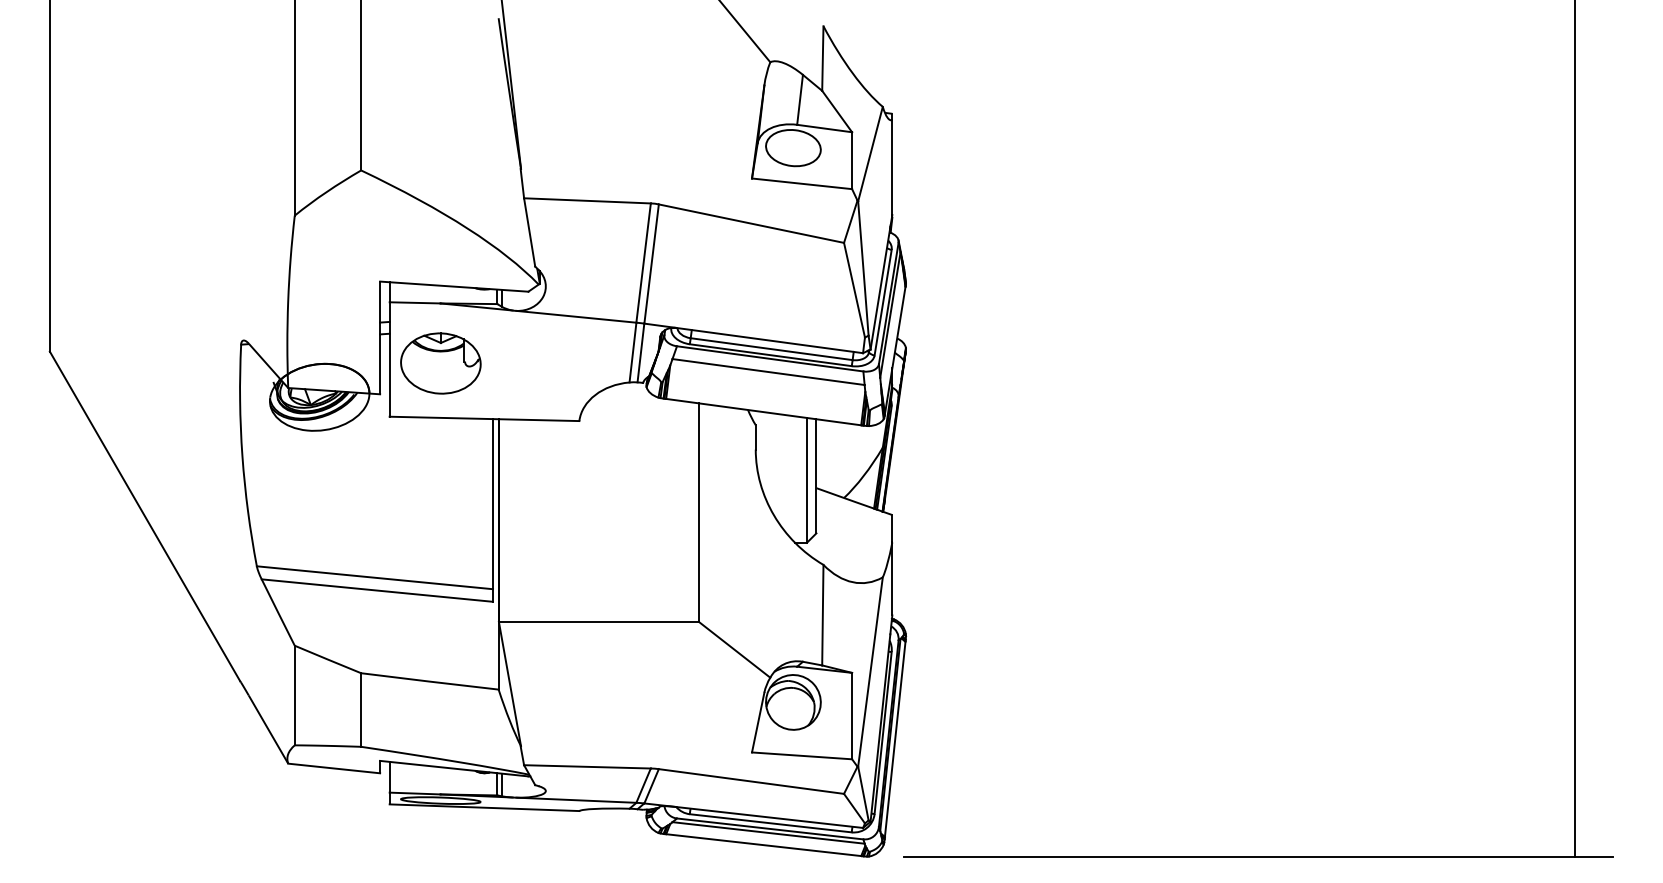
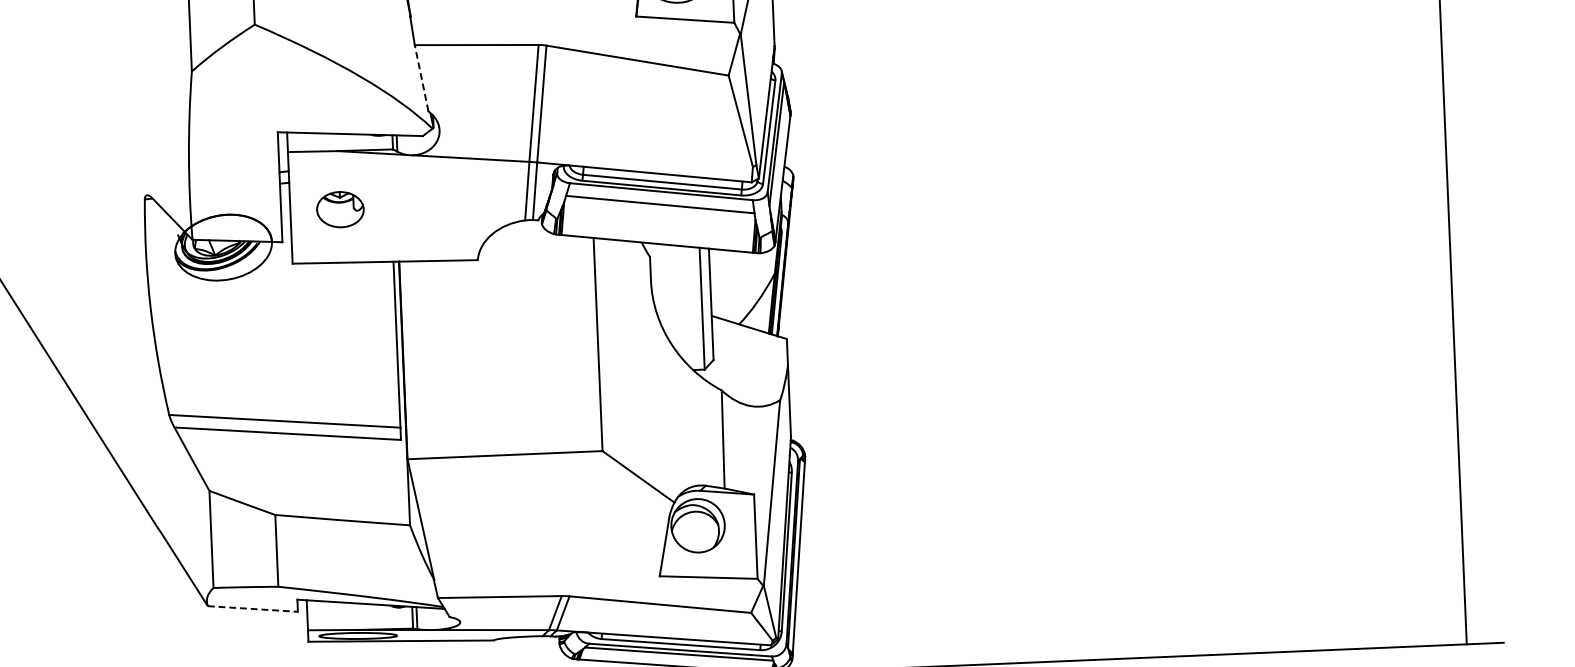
line: (529, 232) -> (421, 78), solid -> dashed
part: (440, 363) -> (340, 209), size x0.6
line: (334, 768) -> (253, 608), solid -> dashed

